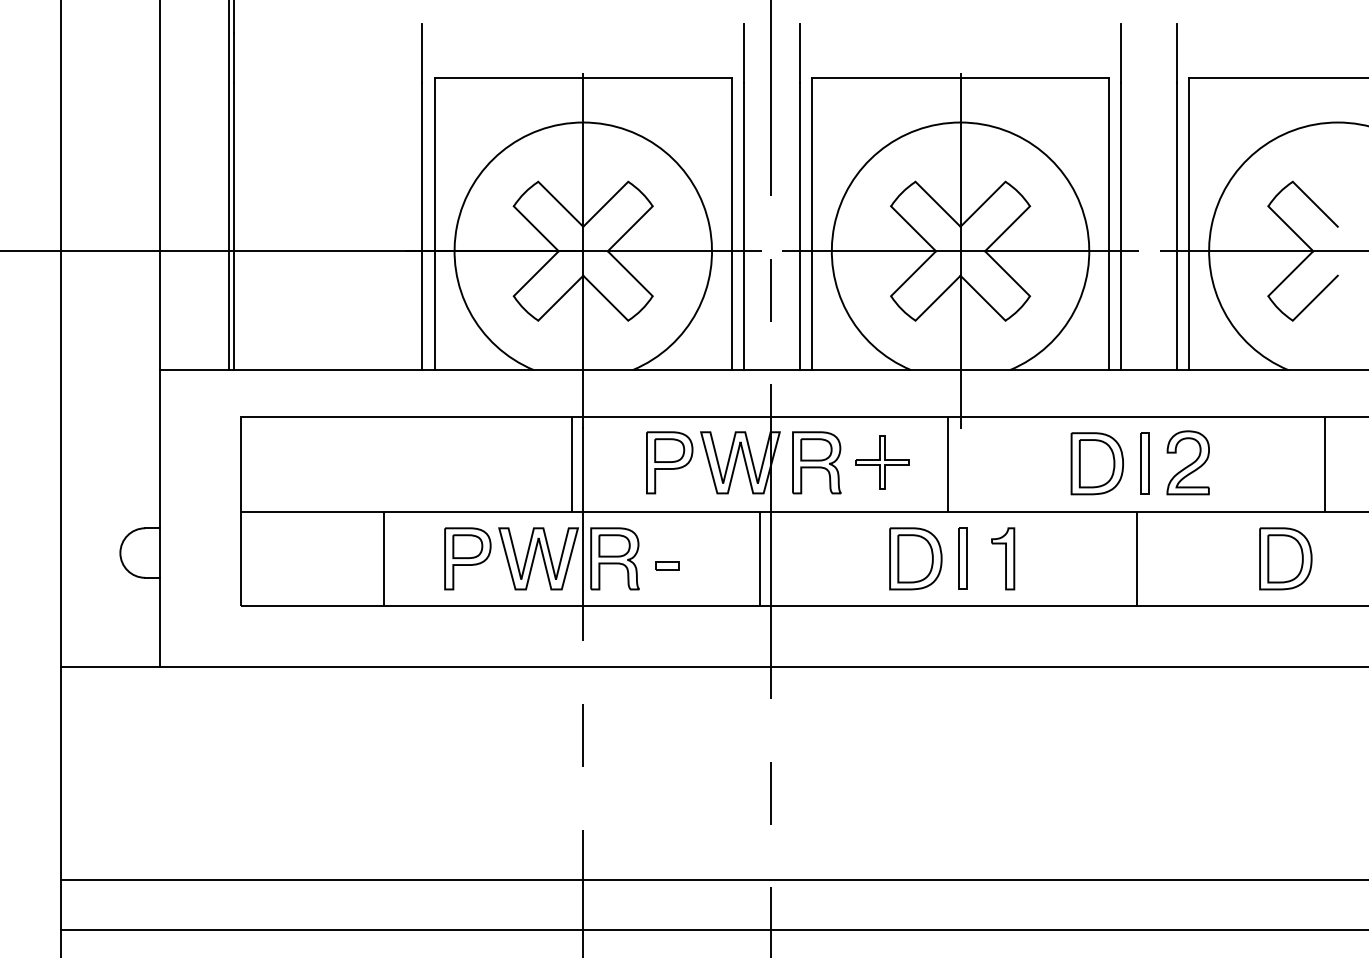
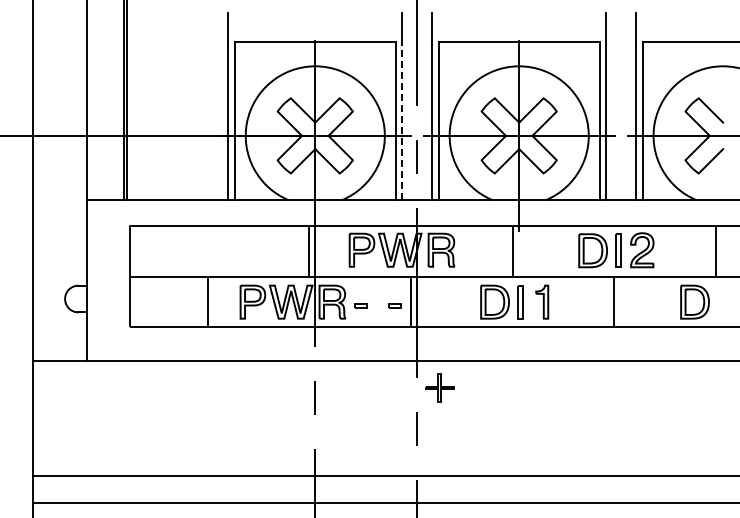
line: (744, 226) -> (402, 122), solid -> dashed
part: (881, 461) -> (439, 387), moved
part: (729, 565) -> (394, 305), added

